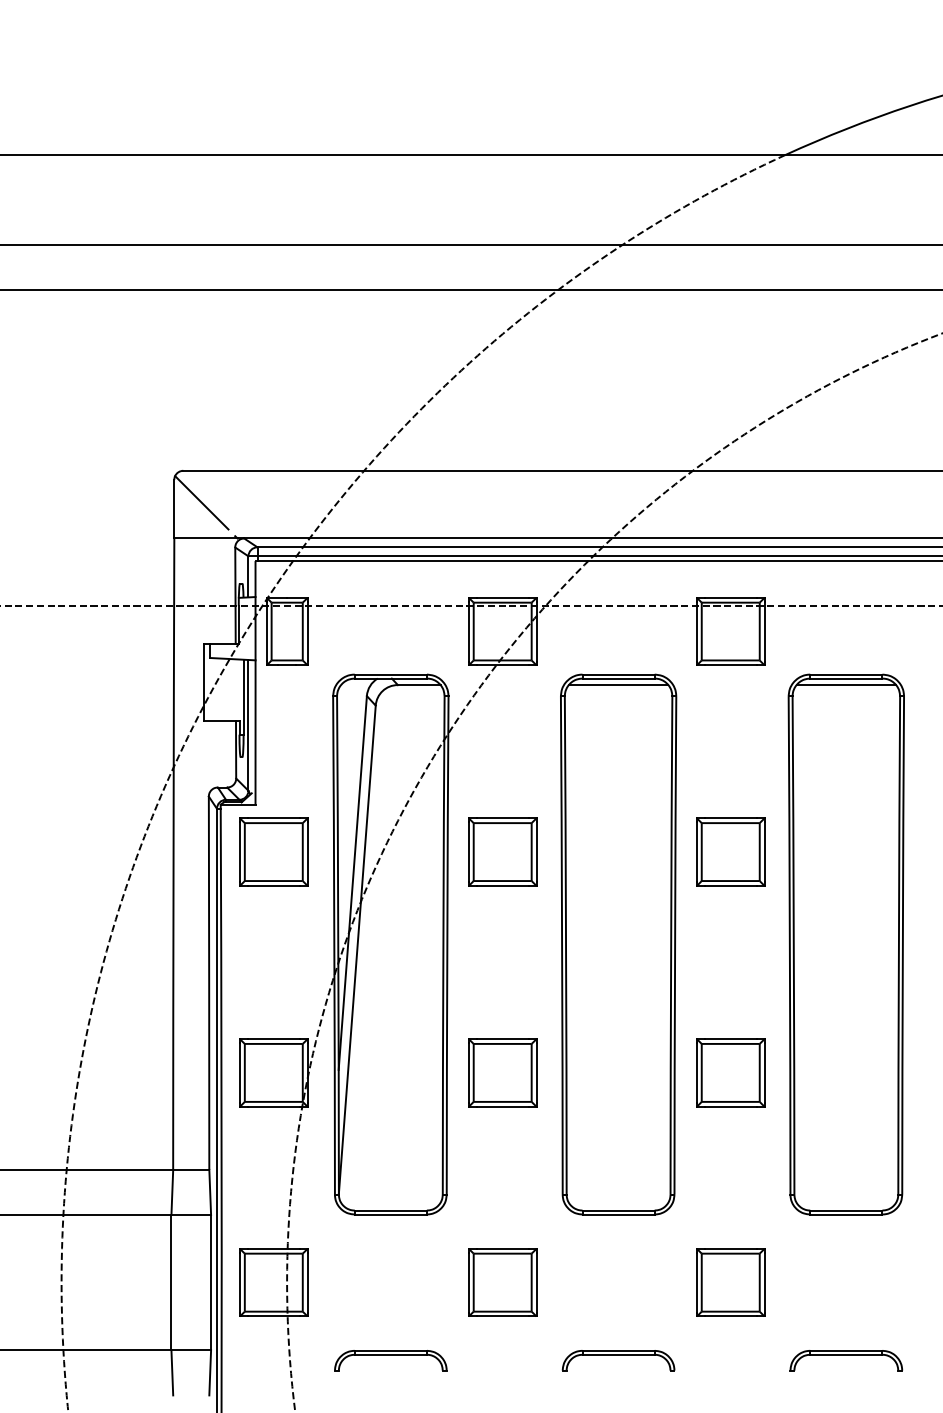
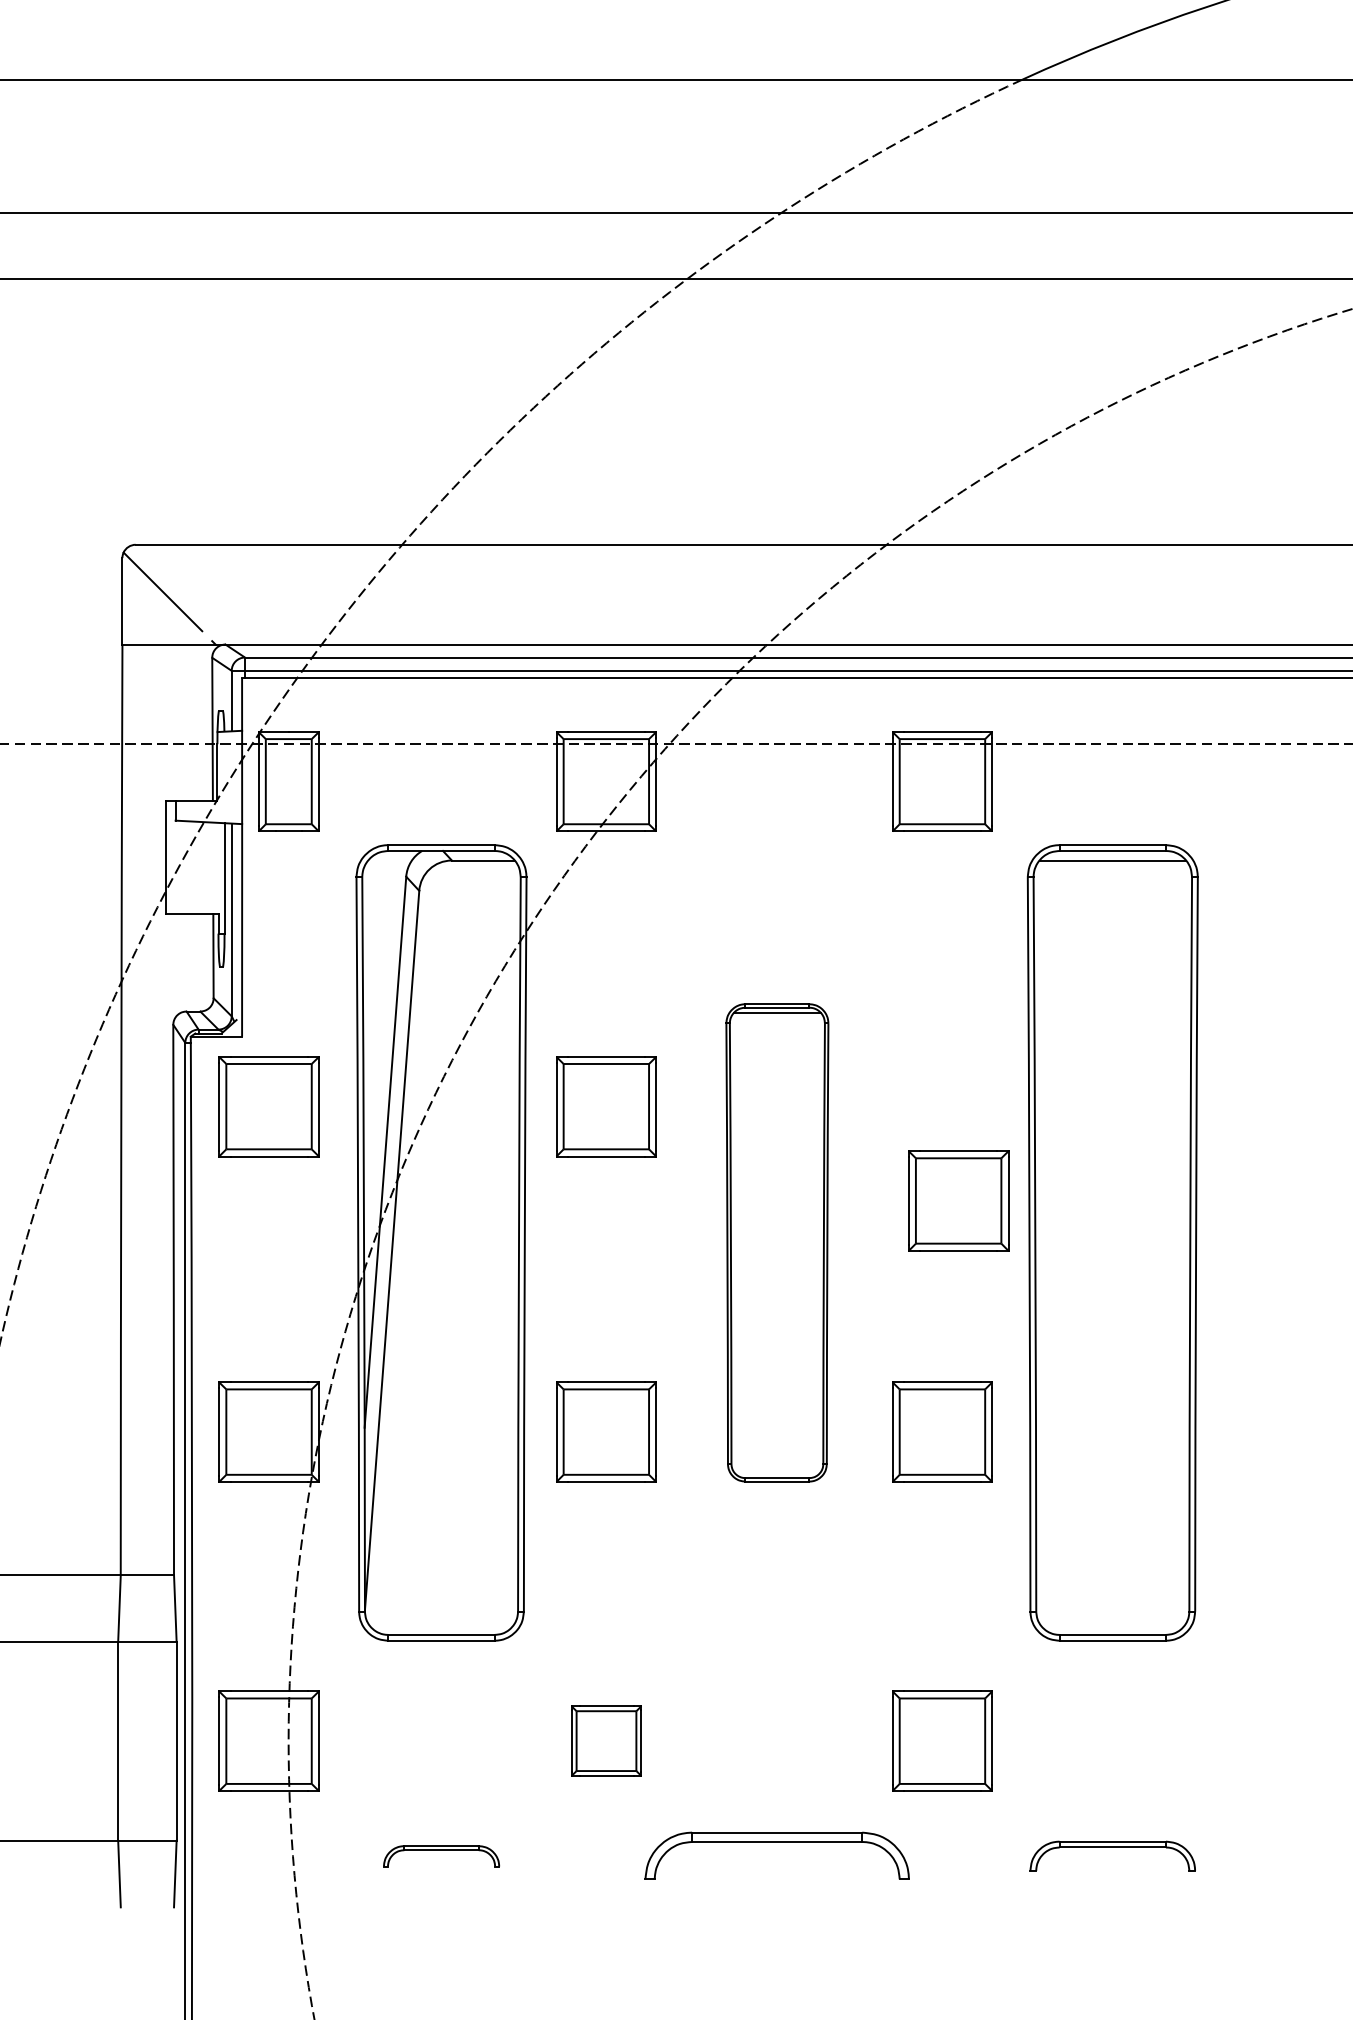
part: (730, 851) -> (958, 1200), moved
part: (618, 944) -> (777, 1242), size x0.6
part: (502, 1282) -> (606, 1740), size x0.7
part: (390, 1360) -> (441, 1855), size x0.7
part: (618, 1360) -> (777, 1855), size x1.6

